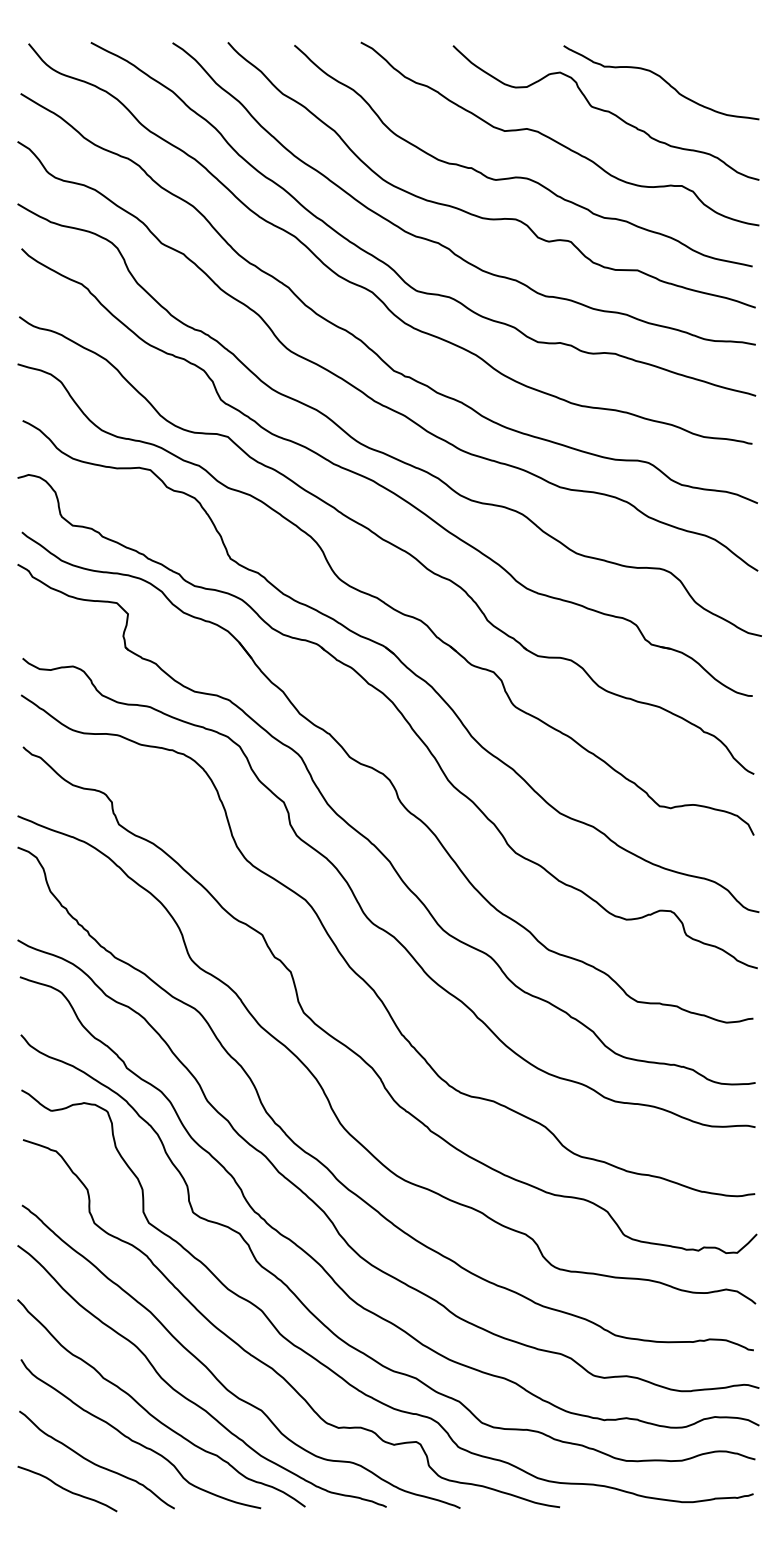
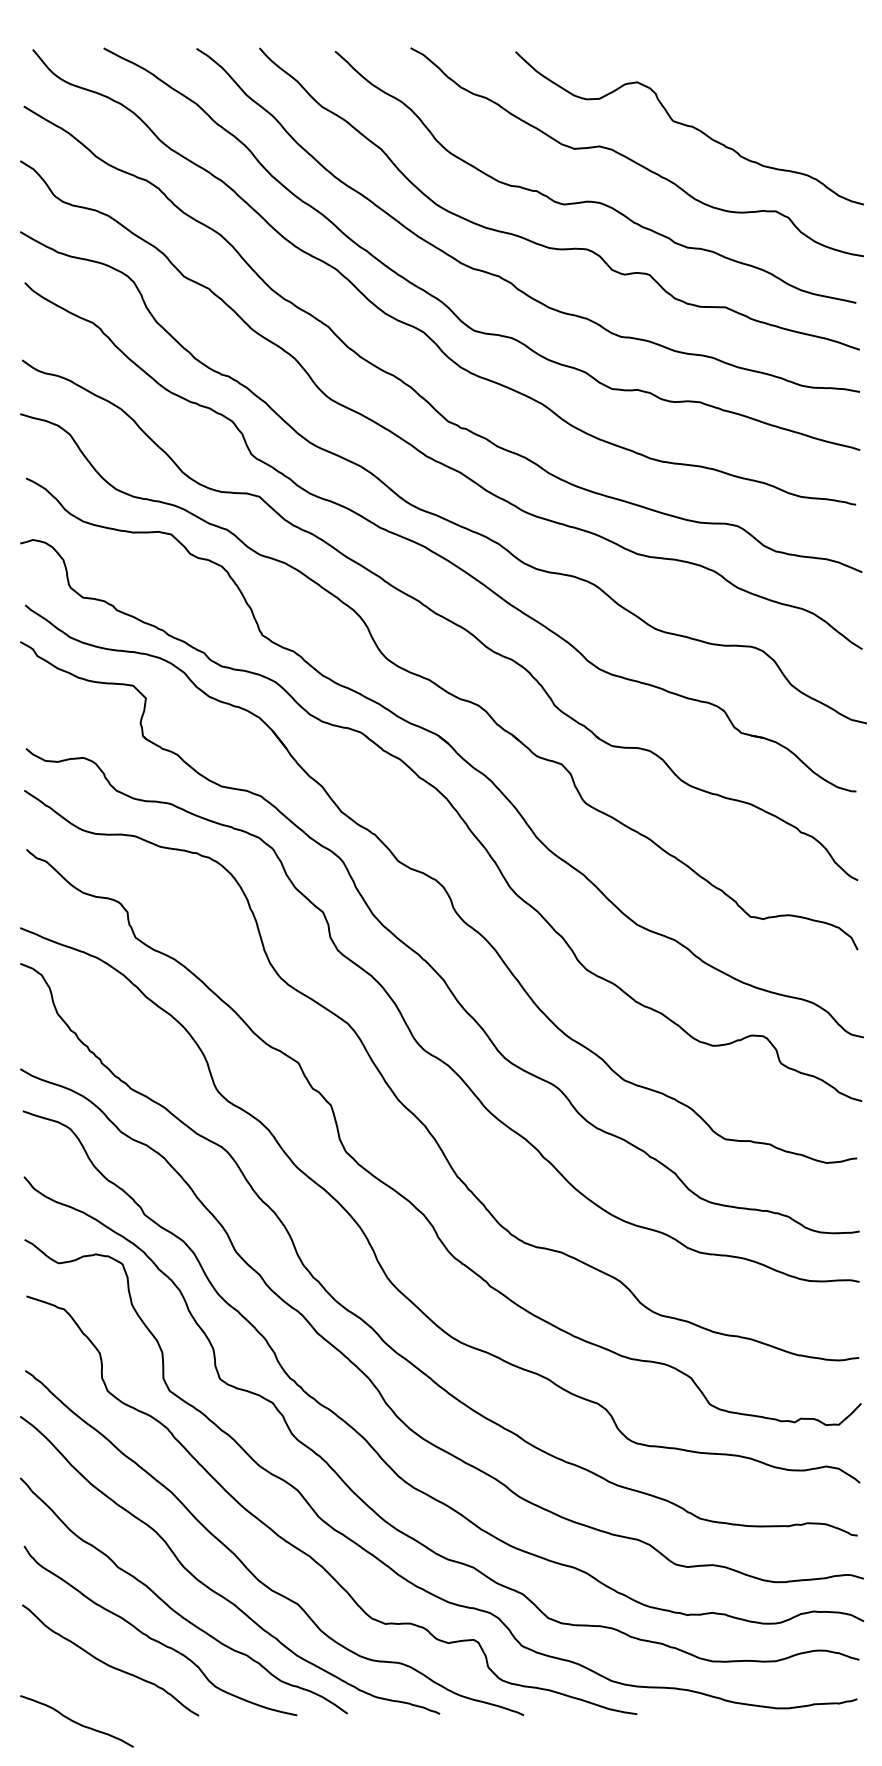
curve: (663, 80) -> (754, 91), removed
curve: (67, 1489) -> (76, 1721), moved

